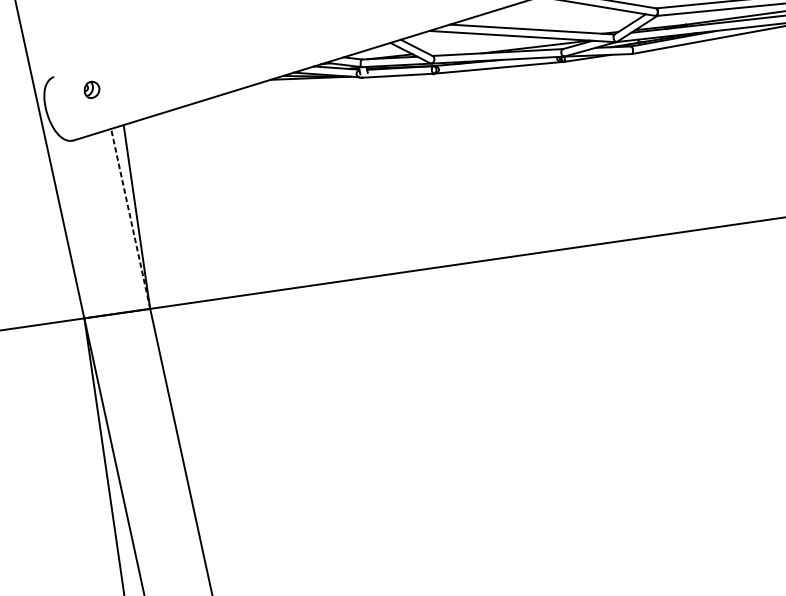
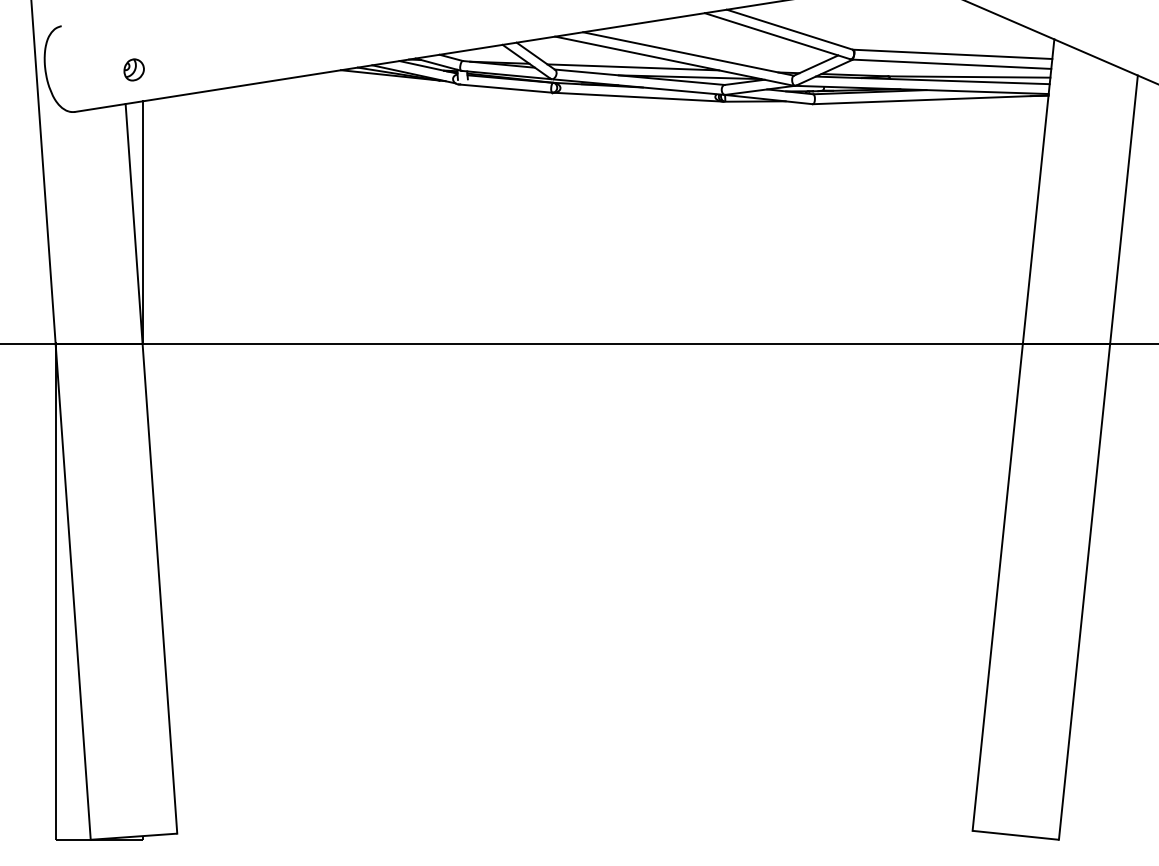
line: (492, 45) -> (633, 67), added
part: (91, 89) -> (133, 69), moved
line: (130, 218) -> (134, 223), dashed -> solid

